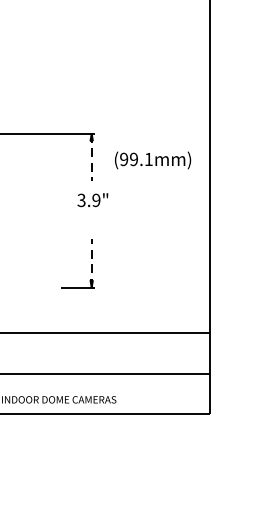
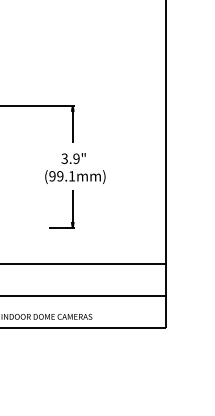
line: (91, 157) -> (72, 124), dashed -> solid
text: (153, 159) -> (75, 176), moved
line: (91, 263) -> (72, 208), dashed -> solid

